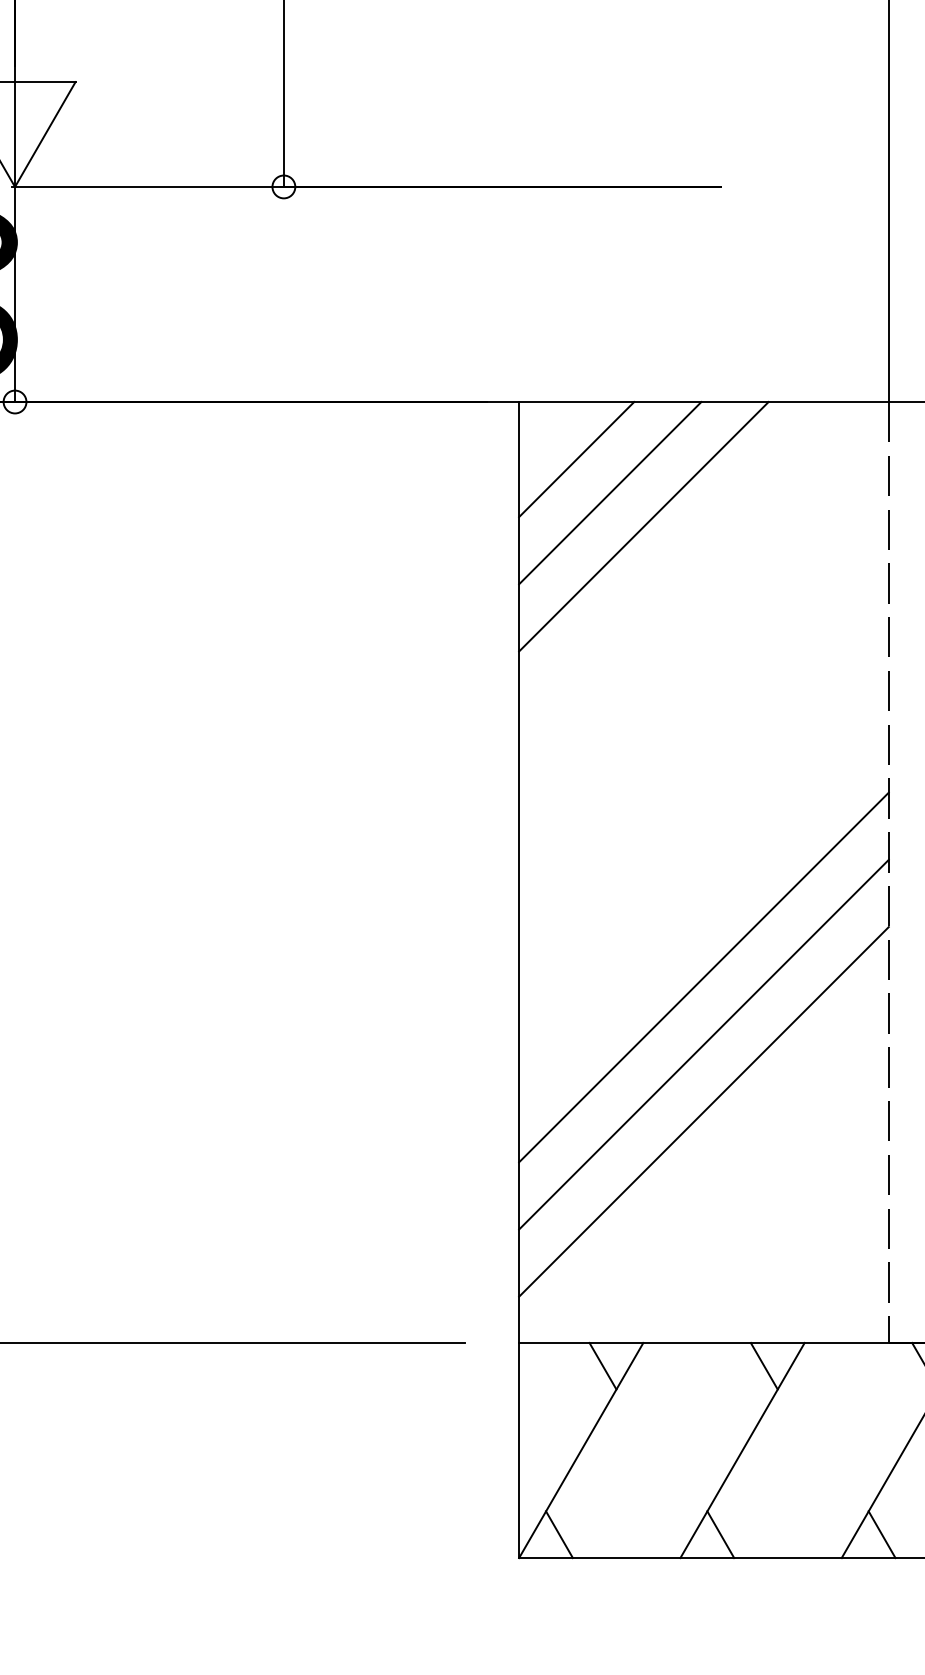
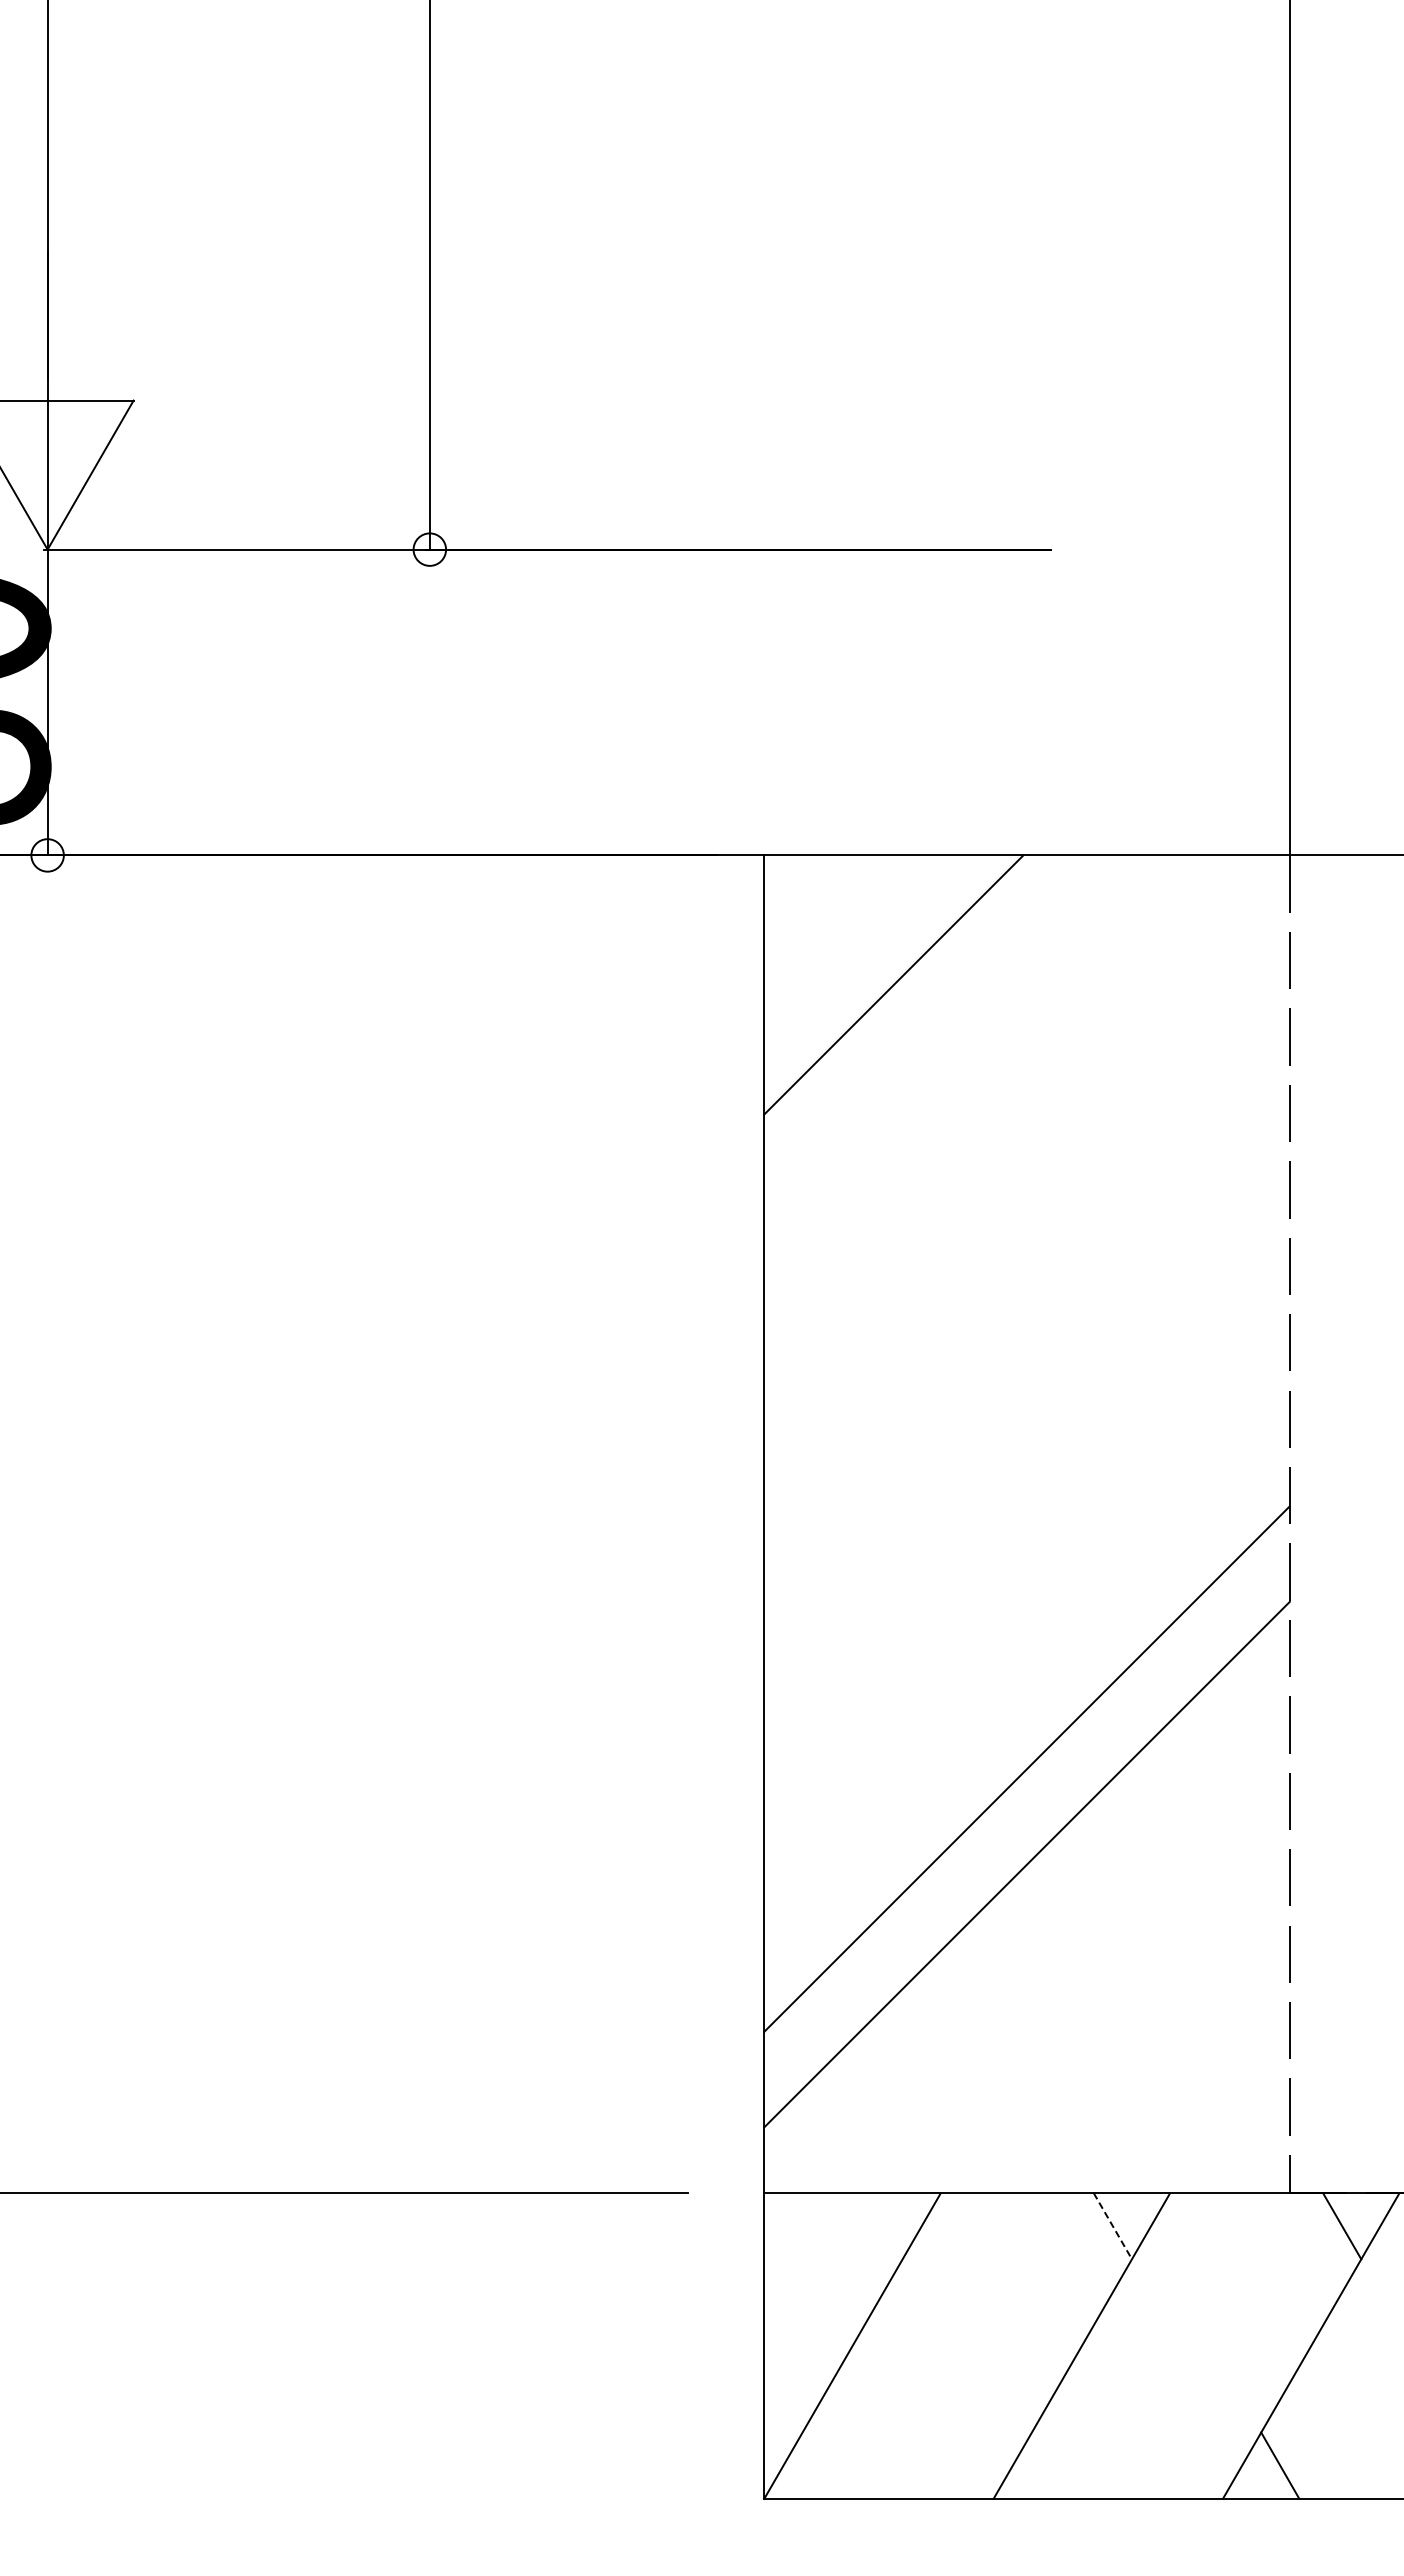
line: (576, 459) -> (845, 937), removed
line: (643, 526) -> (941, 1032), removed
line: (703, 977) -> (1026, 1673), removed
line: (602, 1366) -> (883, 2226), removed
line: (764, 1366) -> (1113, 2226), solid -> dashed
line: (559, 1534) -> (821, 2465), removed
line: (720, 1534) -> (1050, 2465), removed

